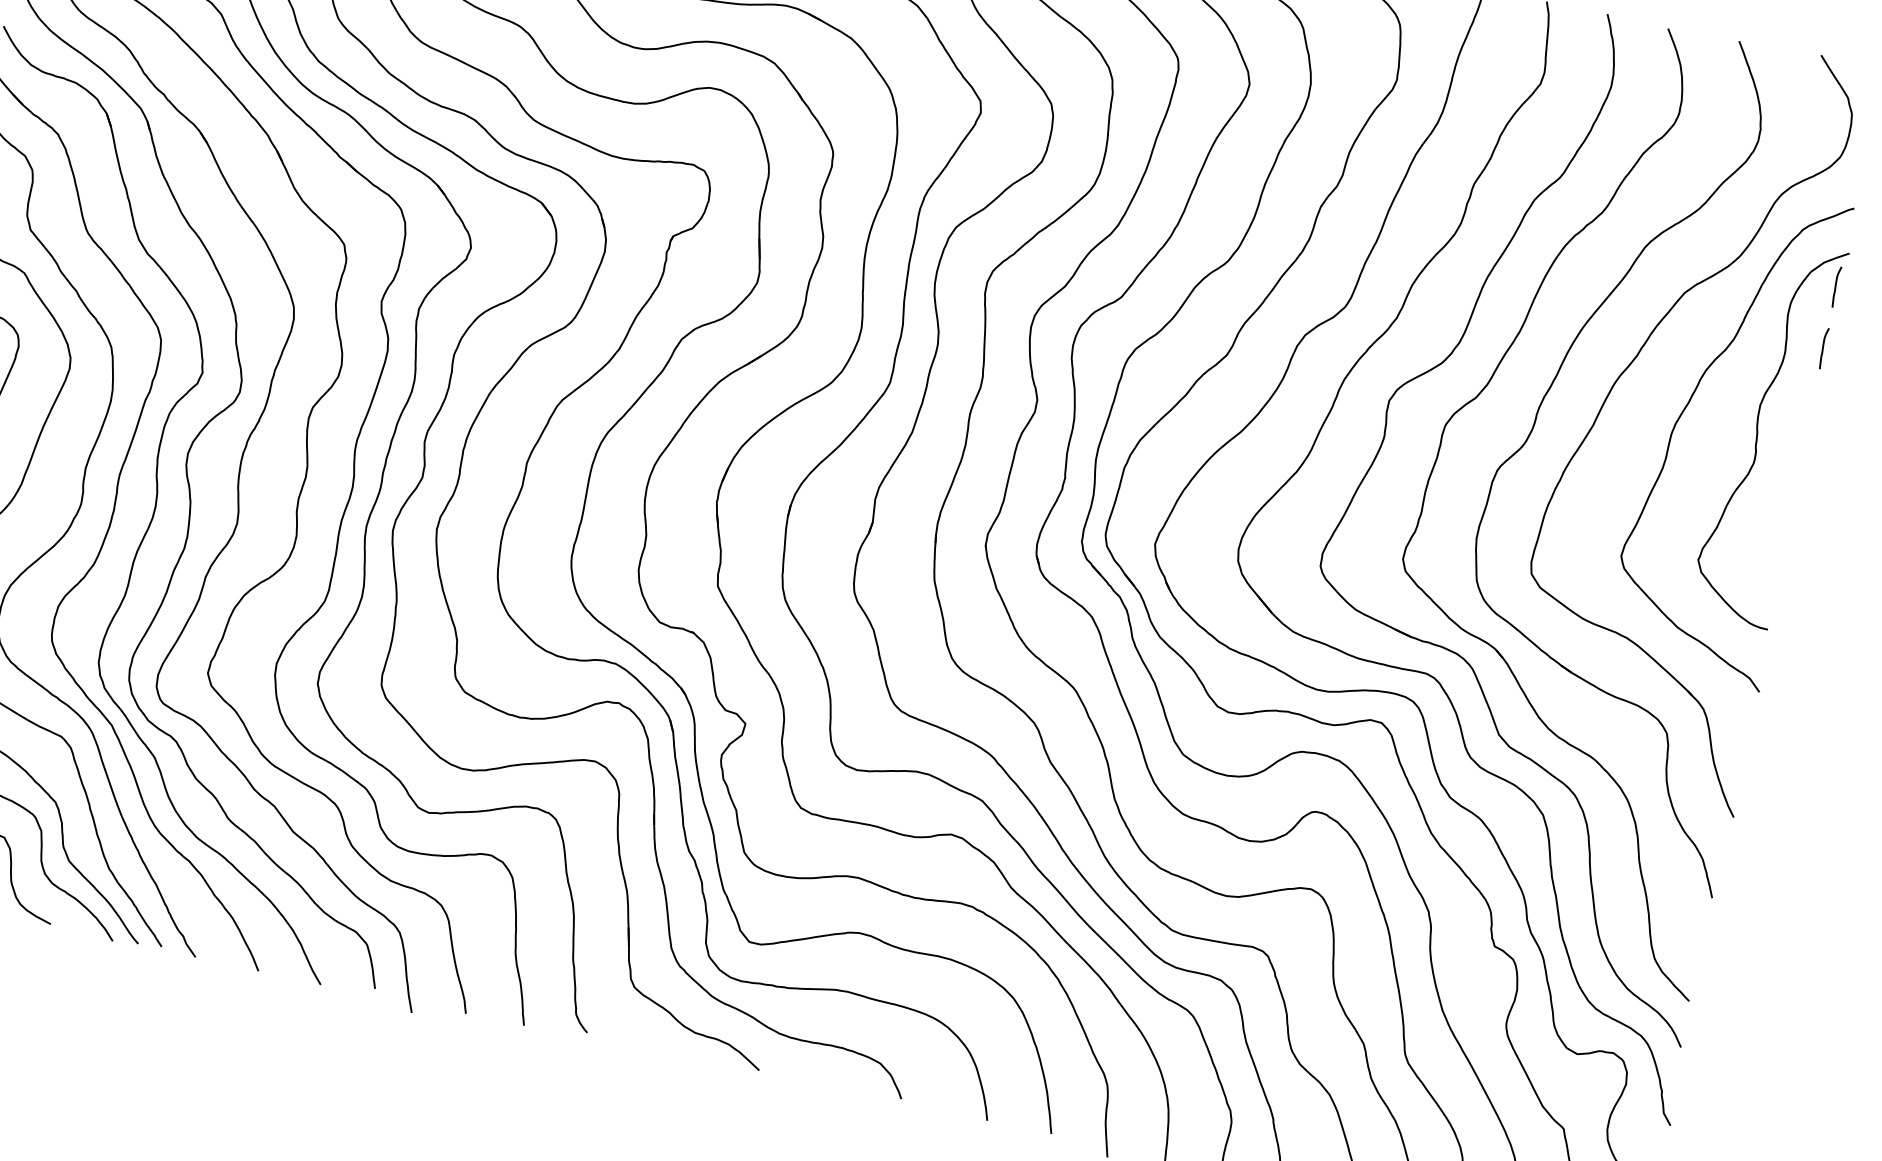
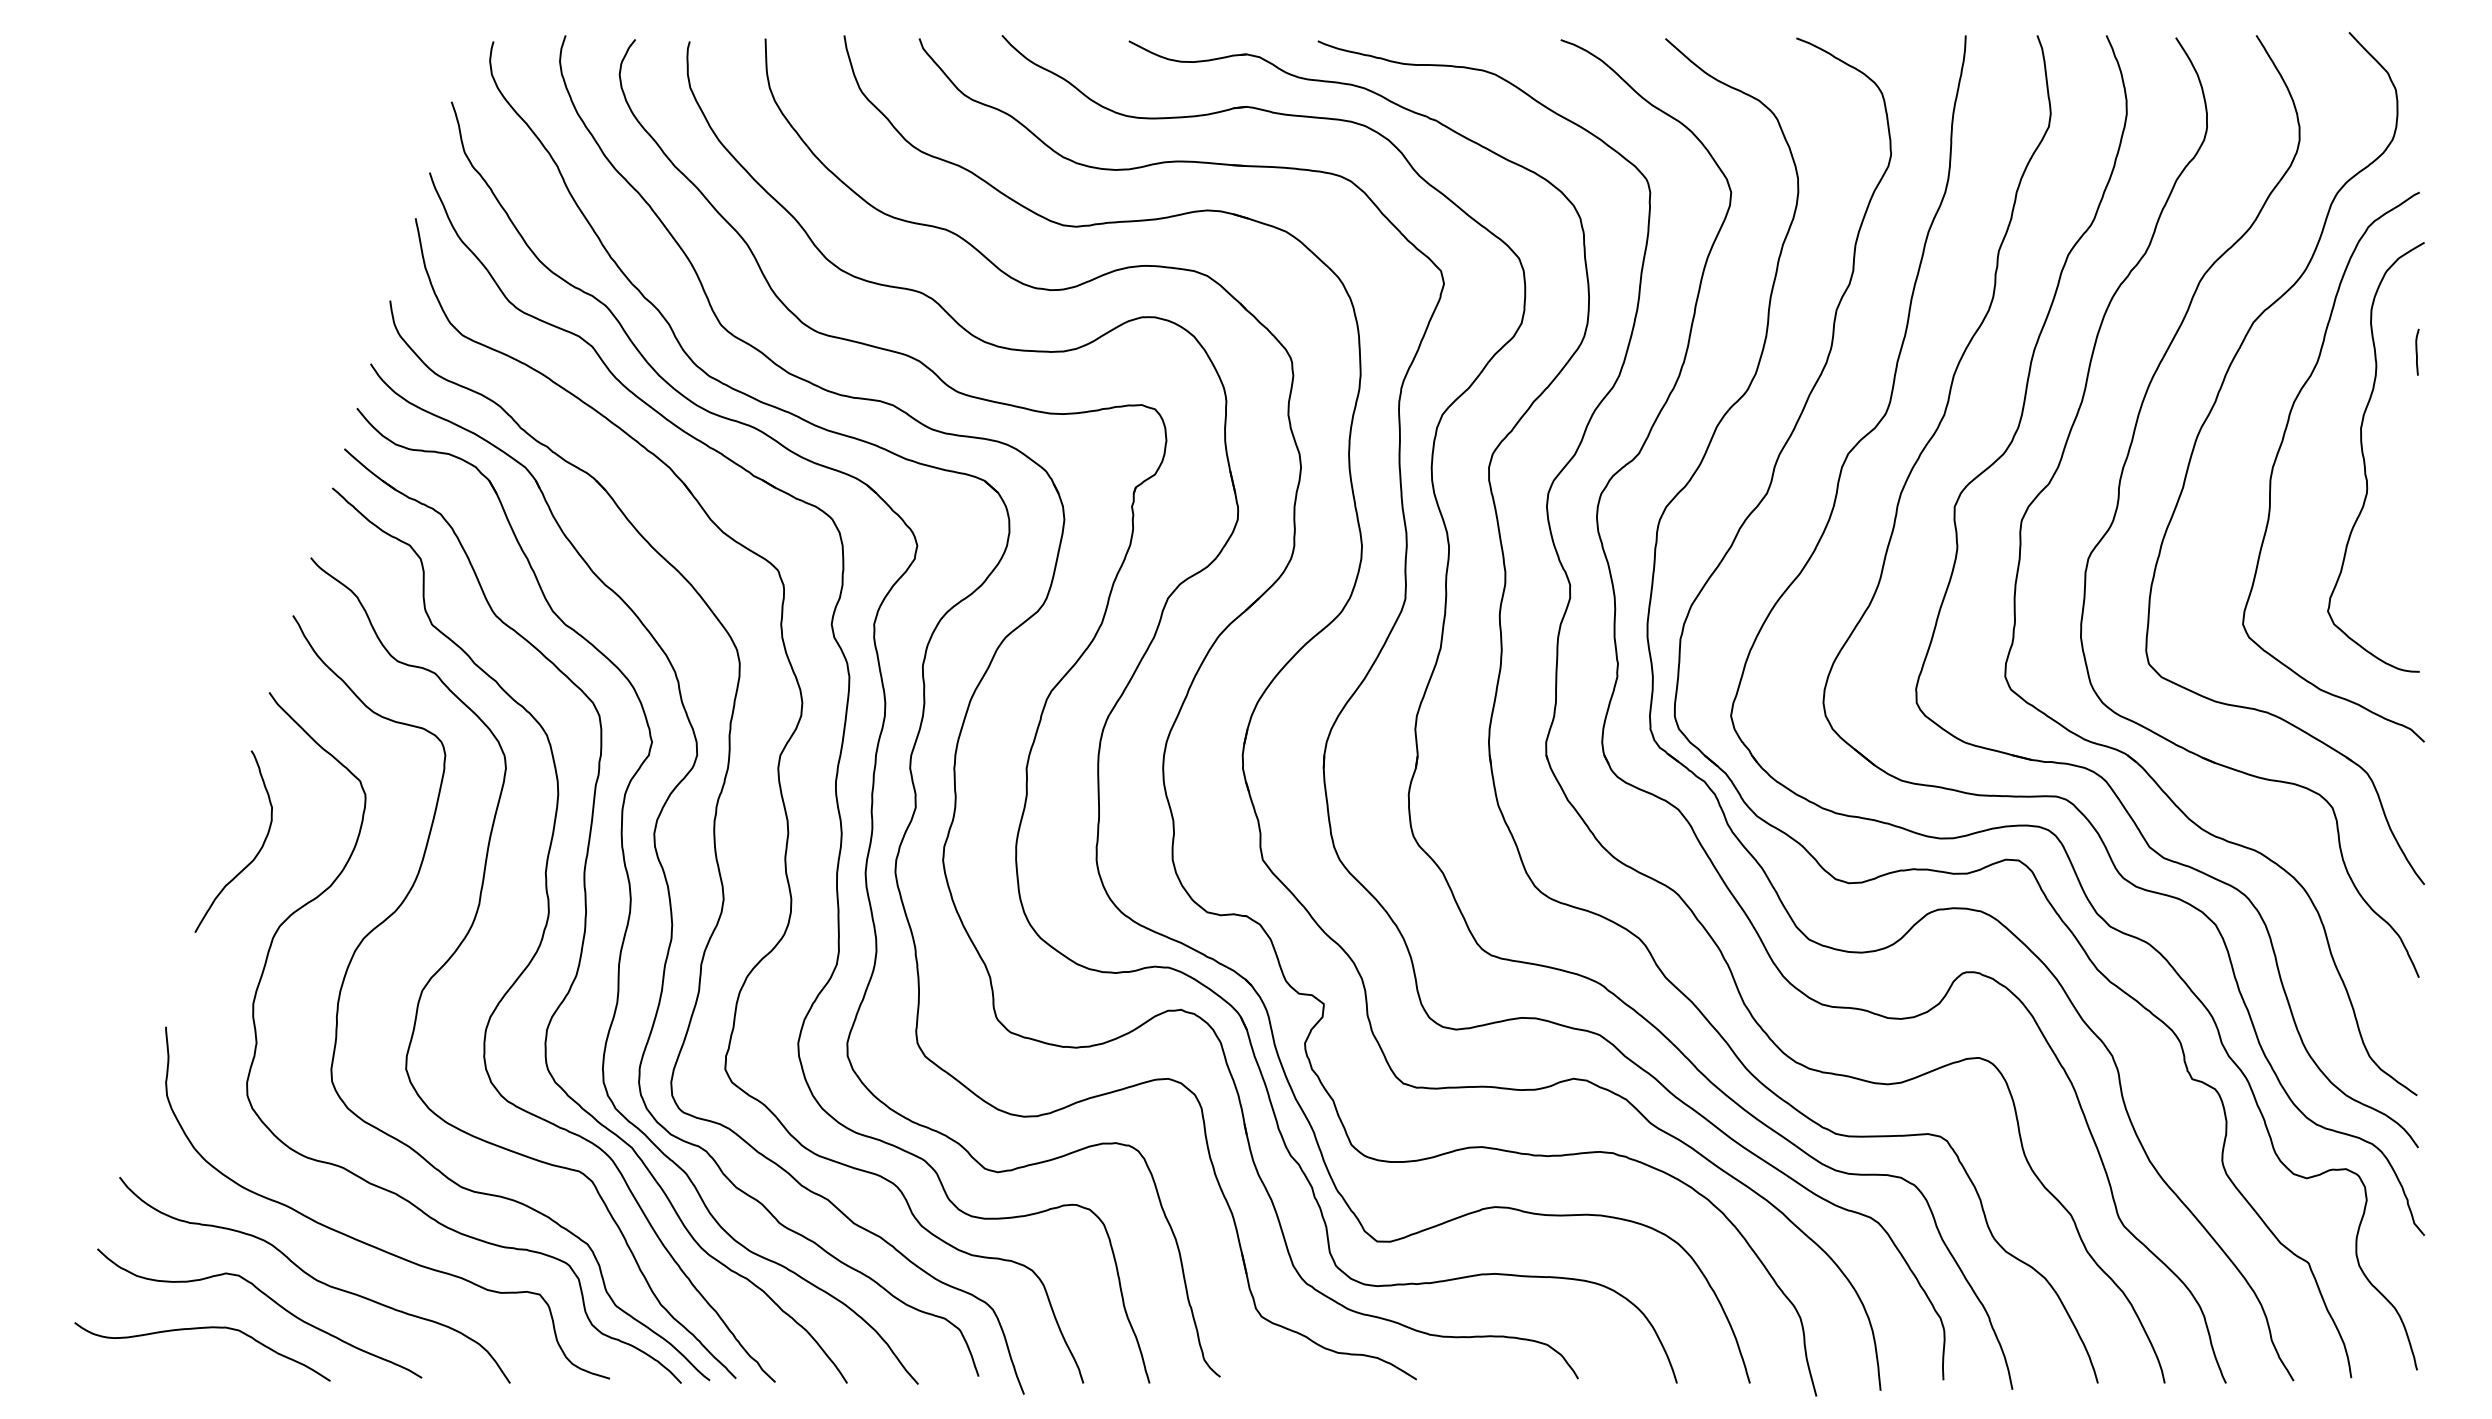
curve: (1836, 286) -> (2417, 281), removed

